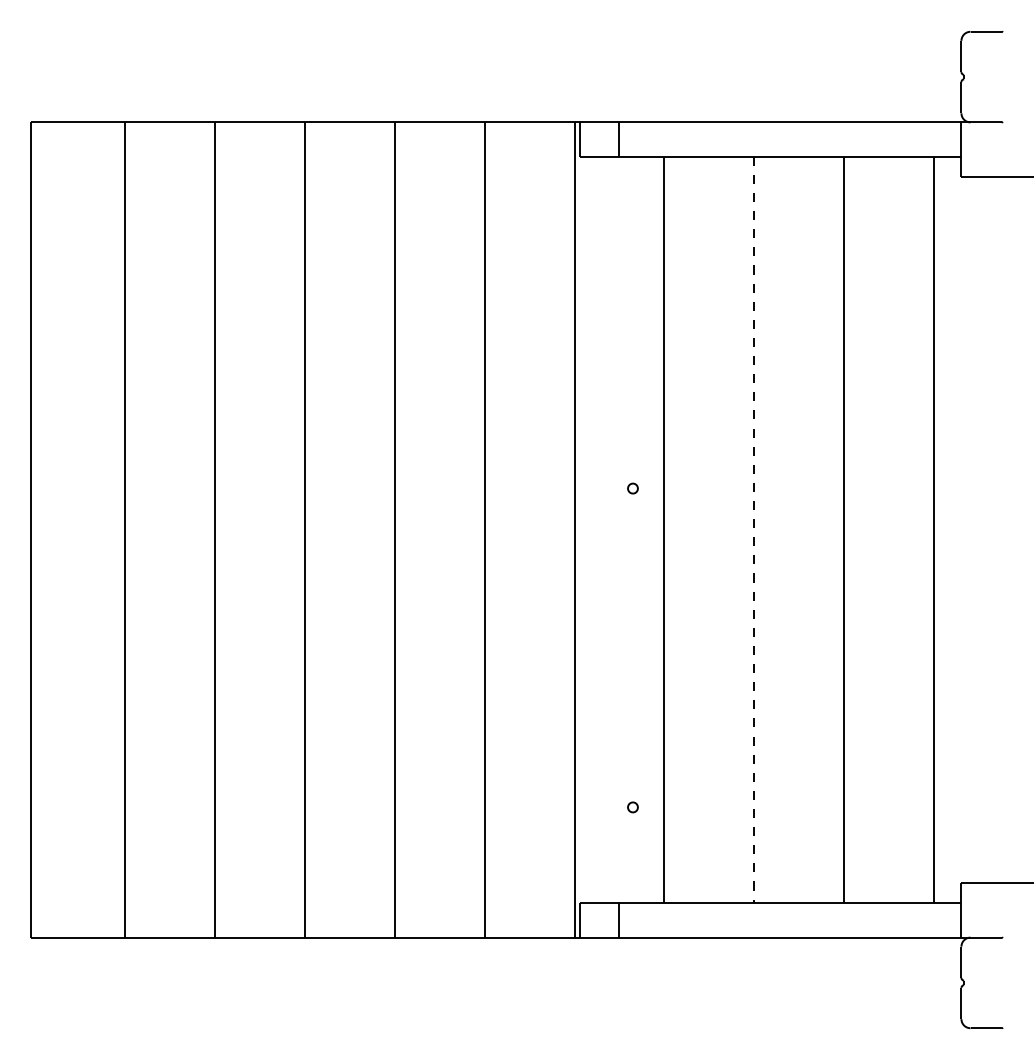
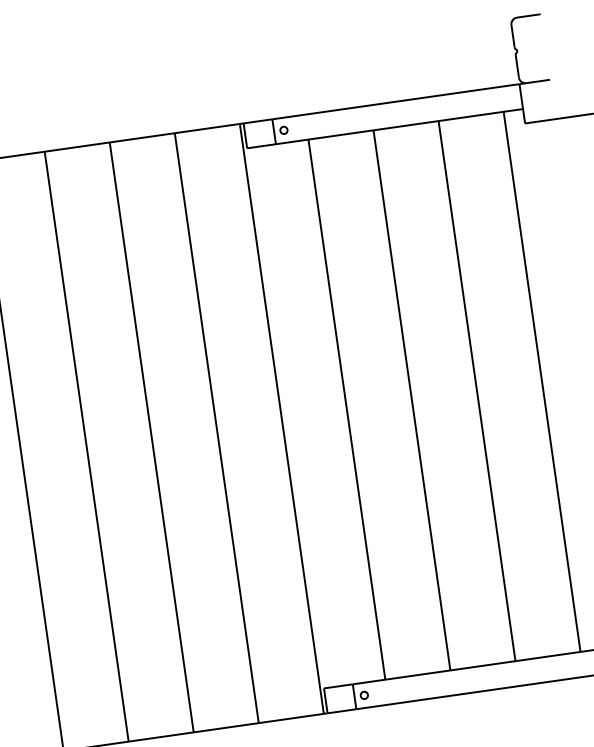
part: (632, 488) -> (283, 130), moved
line: (754, 530) -> (412, 400), dashed -> solid
part: (632, 807) -> (364, 695), moved

